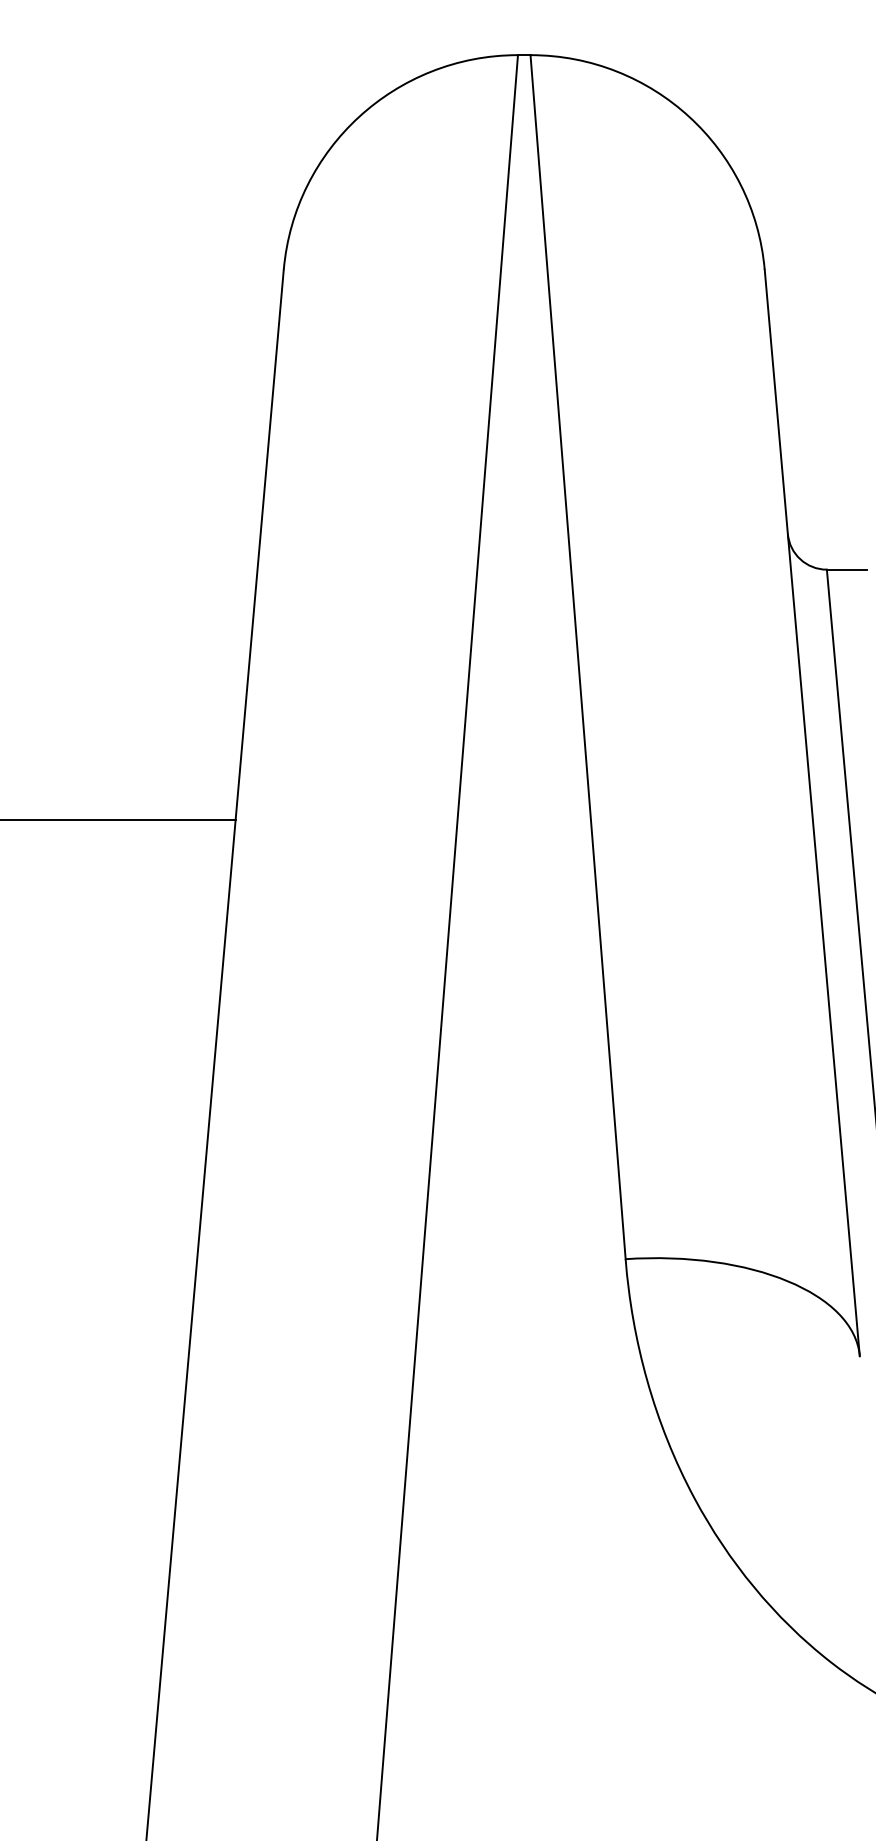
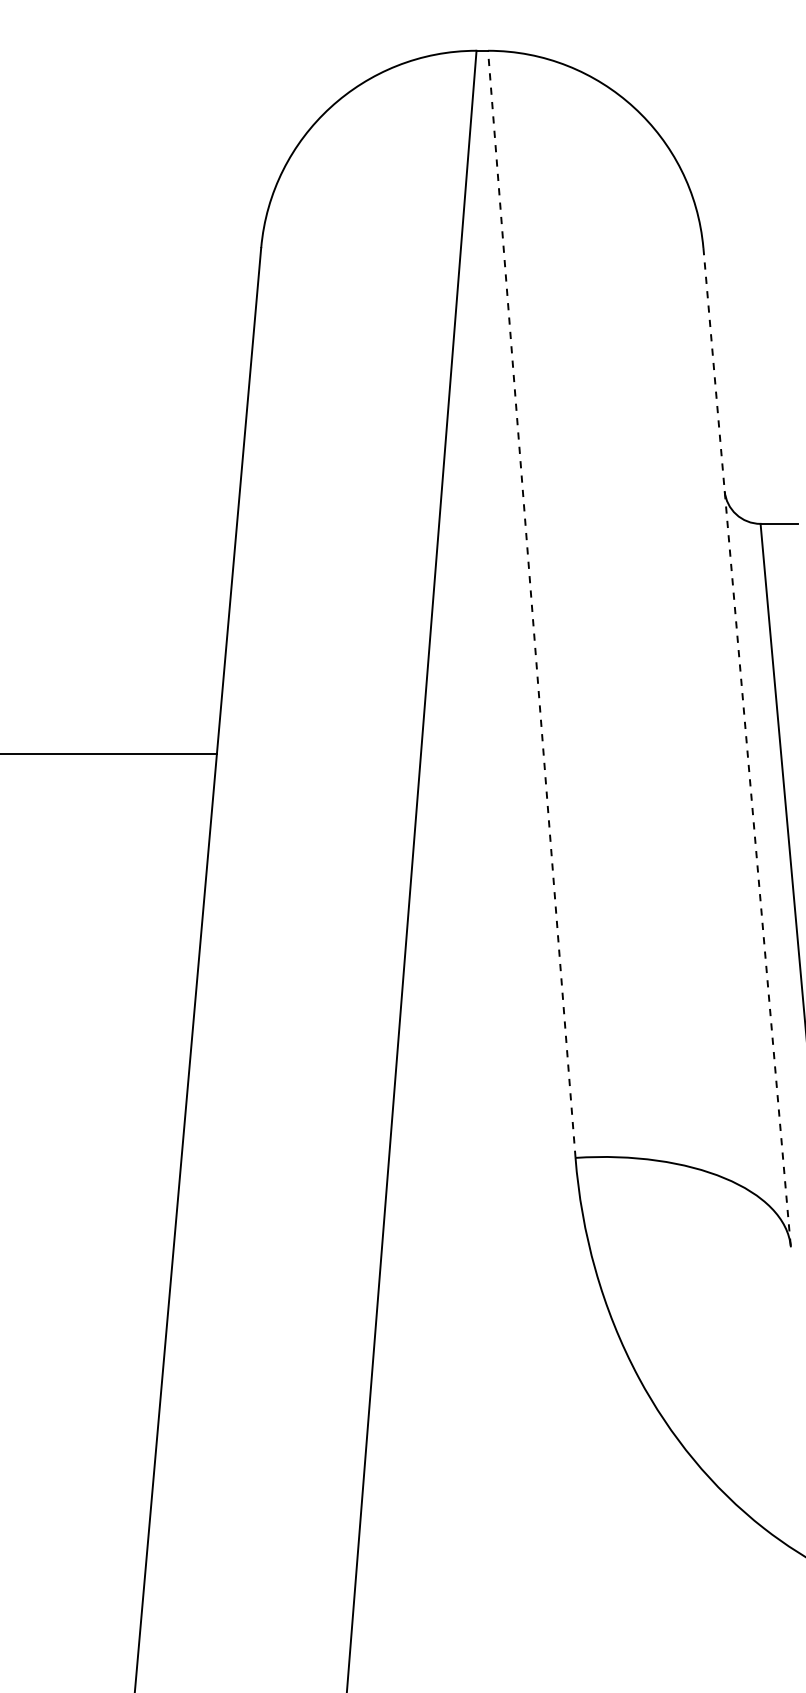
line: (577, 656) -> (531, 603), solid -> dashed
line: (812, 812) -> (747, 747), solid -> dashed

